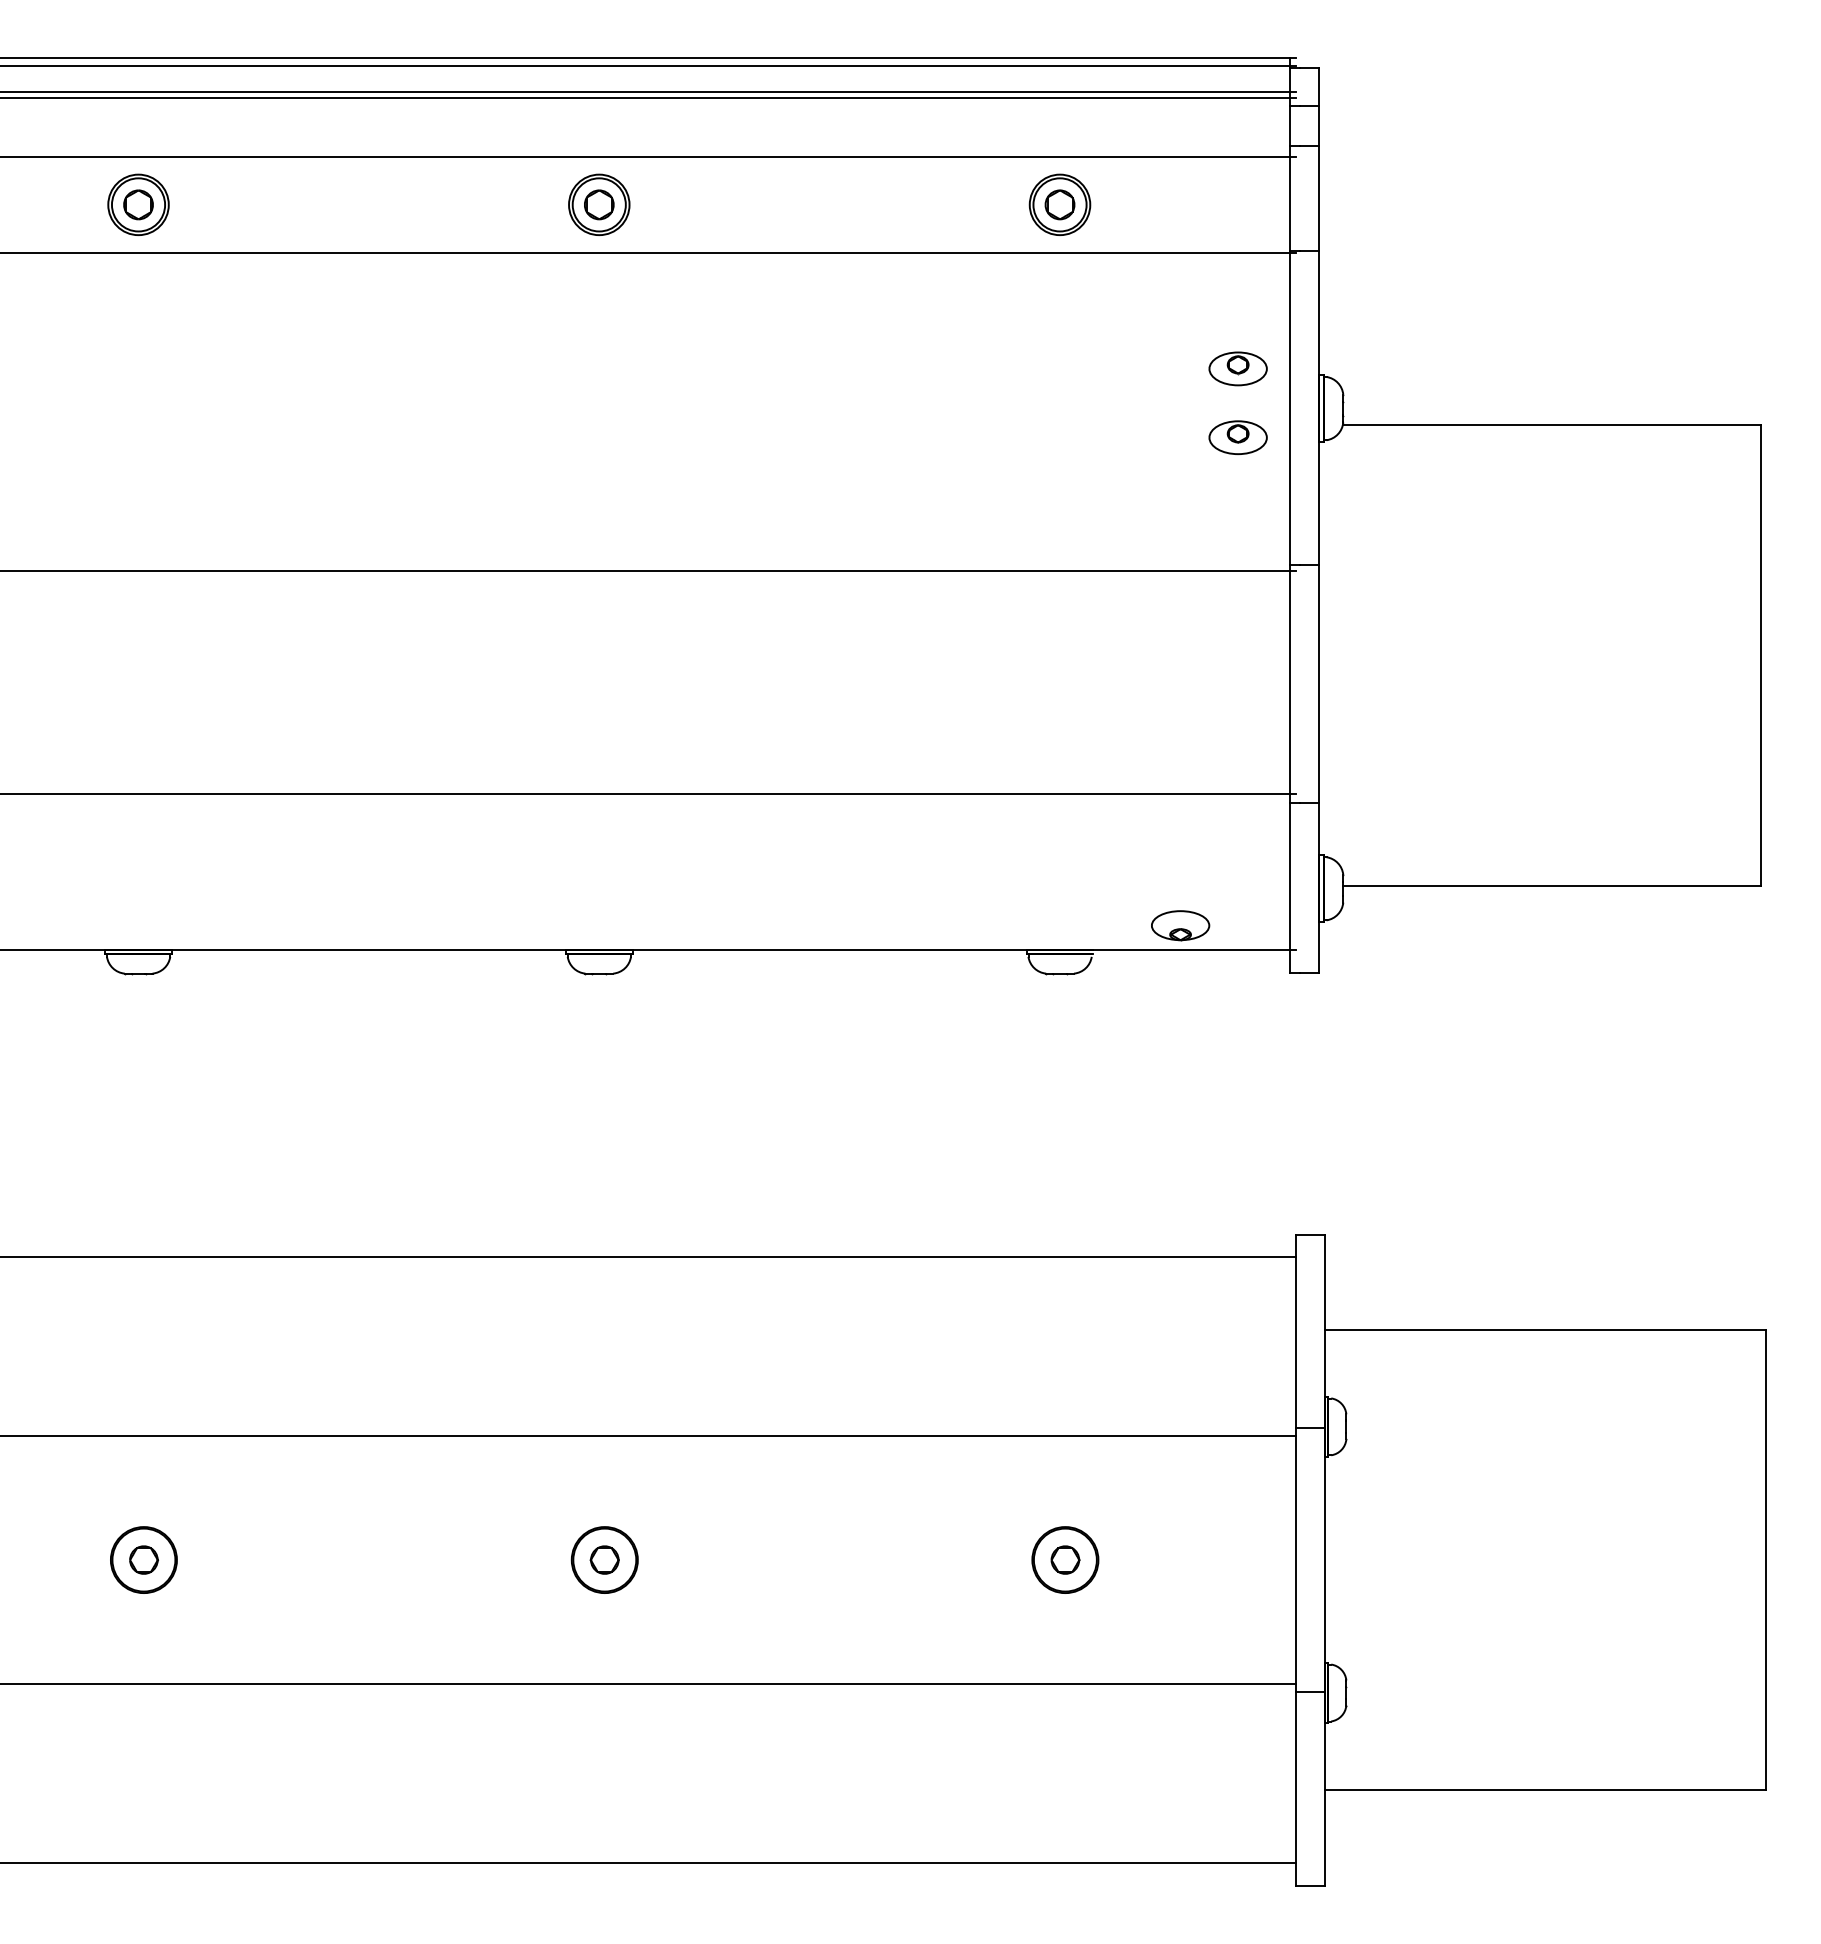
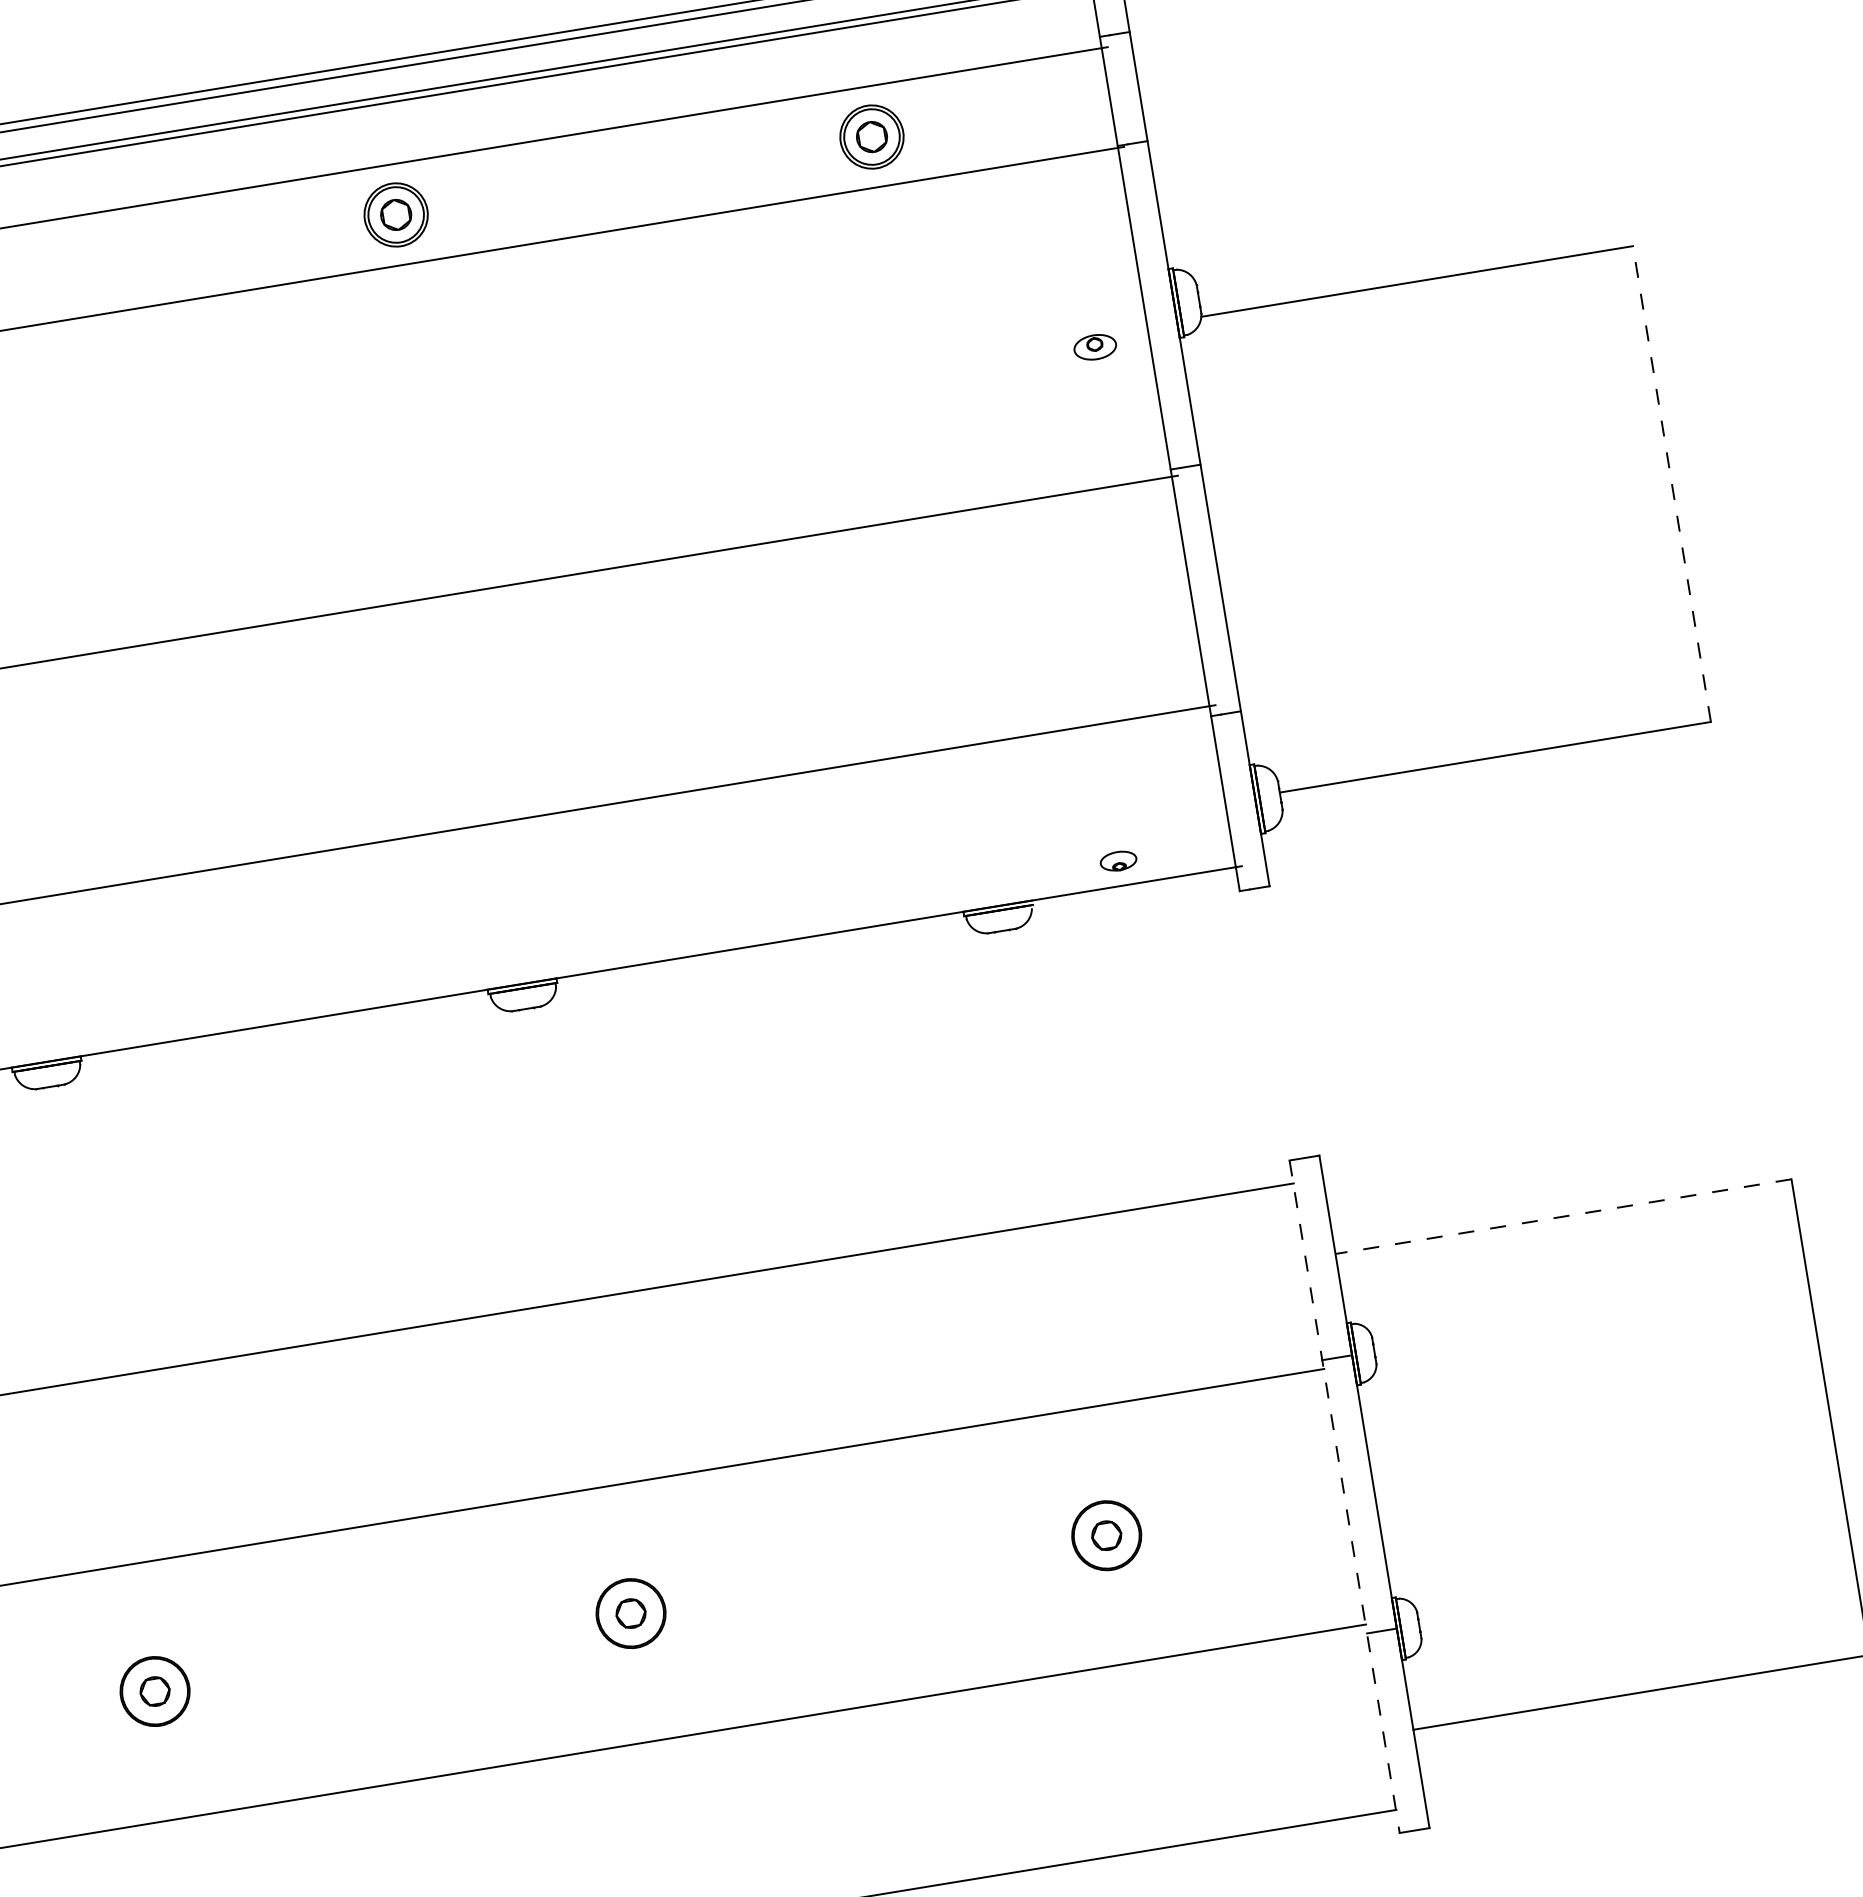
part: (1237, 368) -> (1082, 276), removed
part: (1237, 437) -> (1094, 347), size x0.7
line: (1760, 655) -> (1671, 483), solid -> dashed
part: (1180, 925) -> (1118, 860), size x0.6
line: (1545, 1329) -> (1563, 1216), solid -> dashed
line: (1295, 1560) -> (1344, 1497), solid -> dashed

